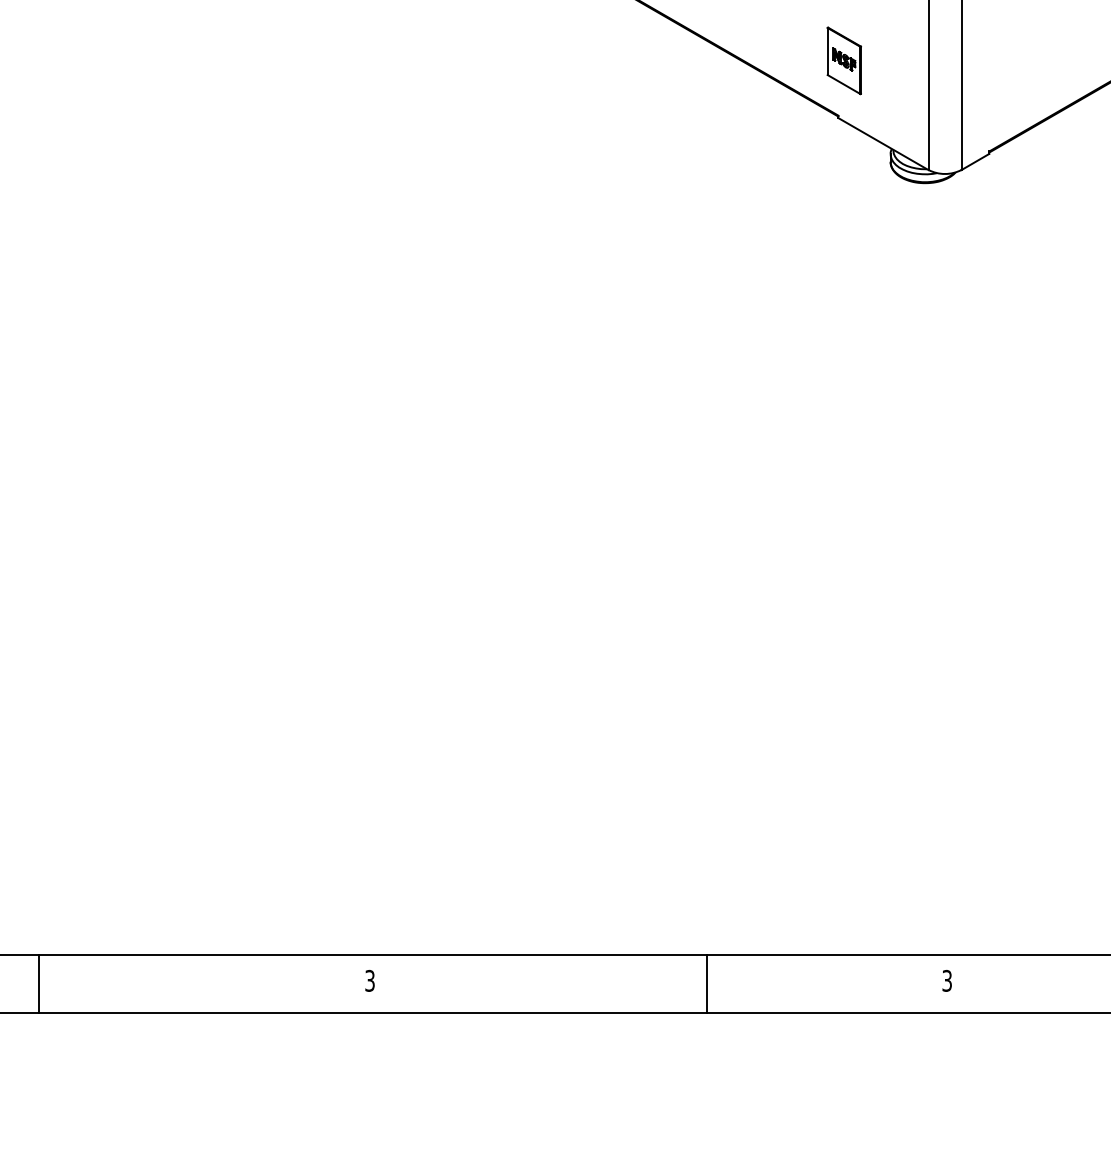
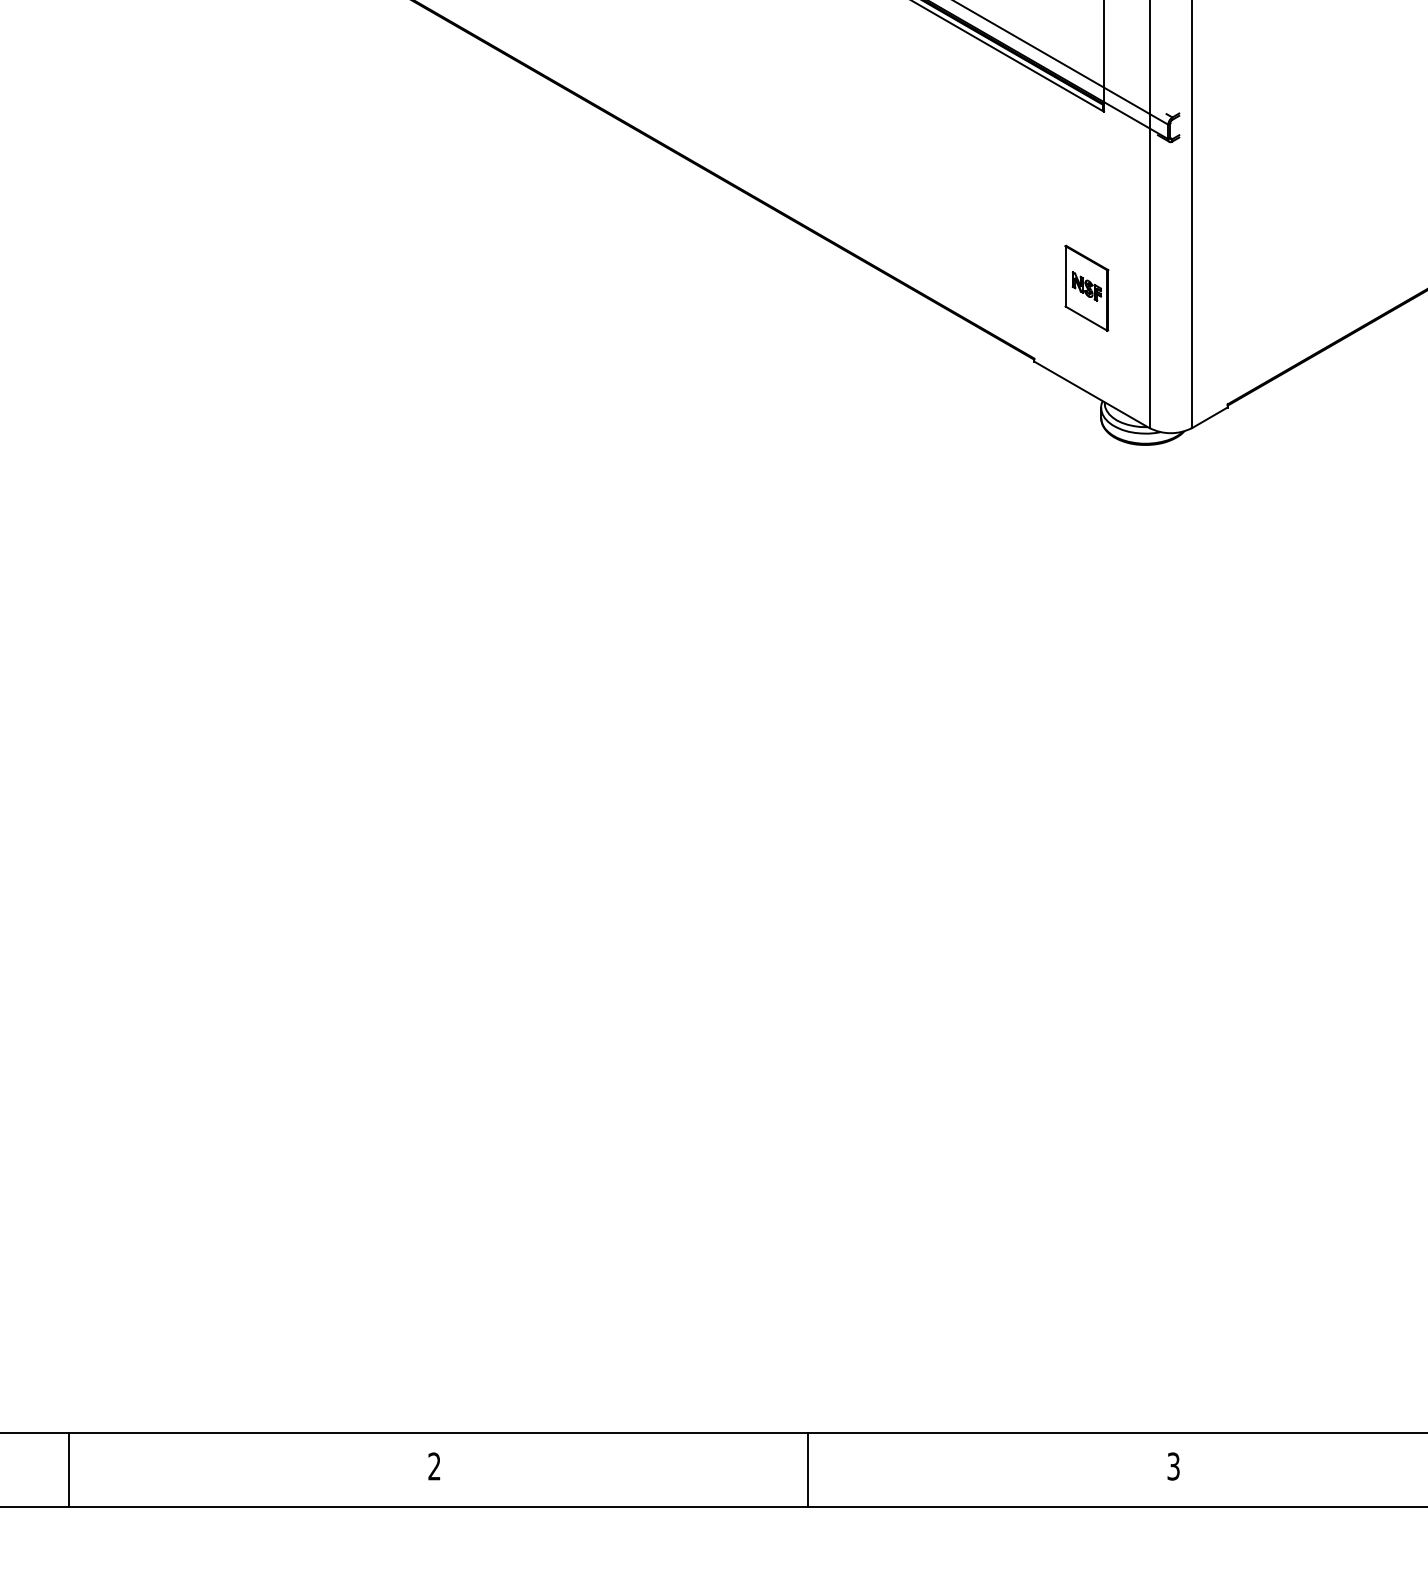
part: (844, 60) -> (1086, 287), moved
text: (370, 980) -> (434, 1466), 3 -> 2
line: (38, 984) -> (69, 1470), moved
line: (706, 984) -> (808, 1470), moved

